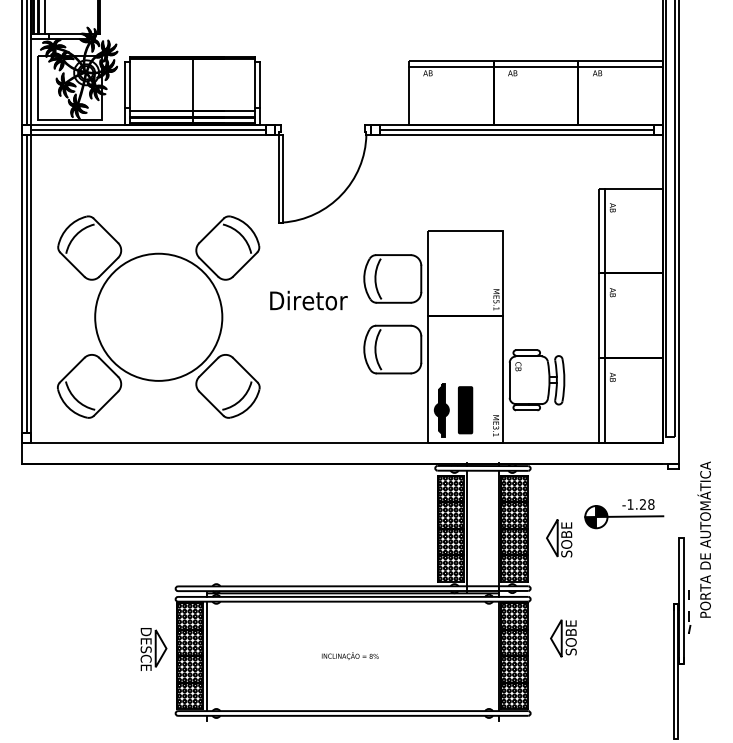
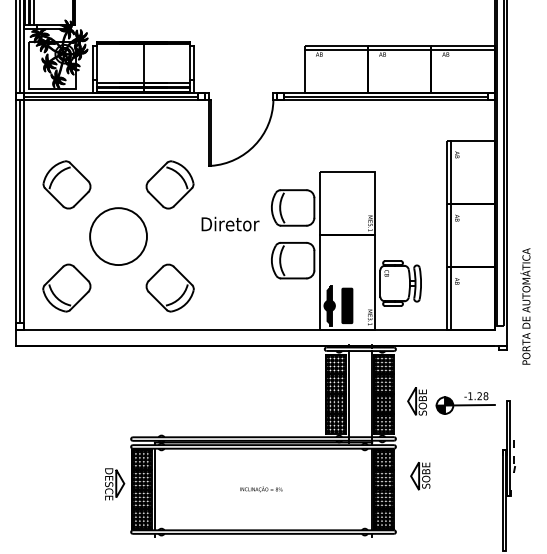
circle: (158, 317) -> (118, 236), size x0.6
part: (623, 514) -> (465, 403), moved
text: (704, 539) -> (525, 306), moved

